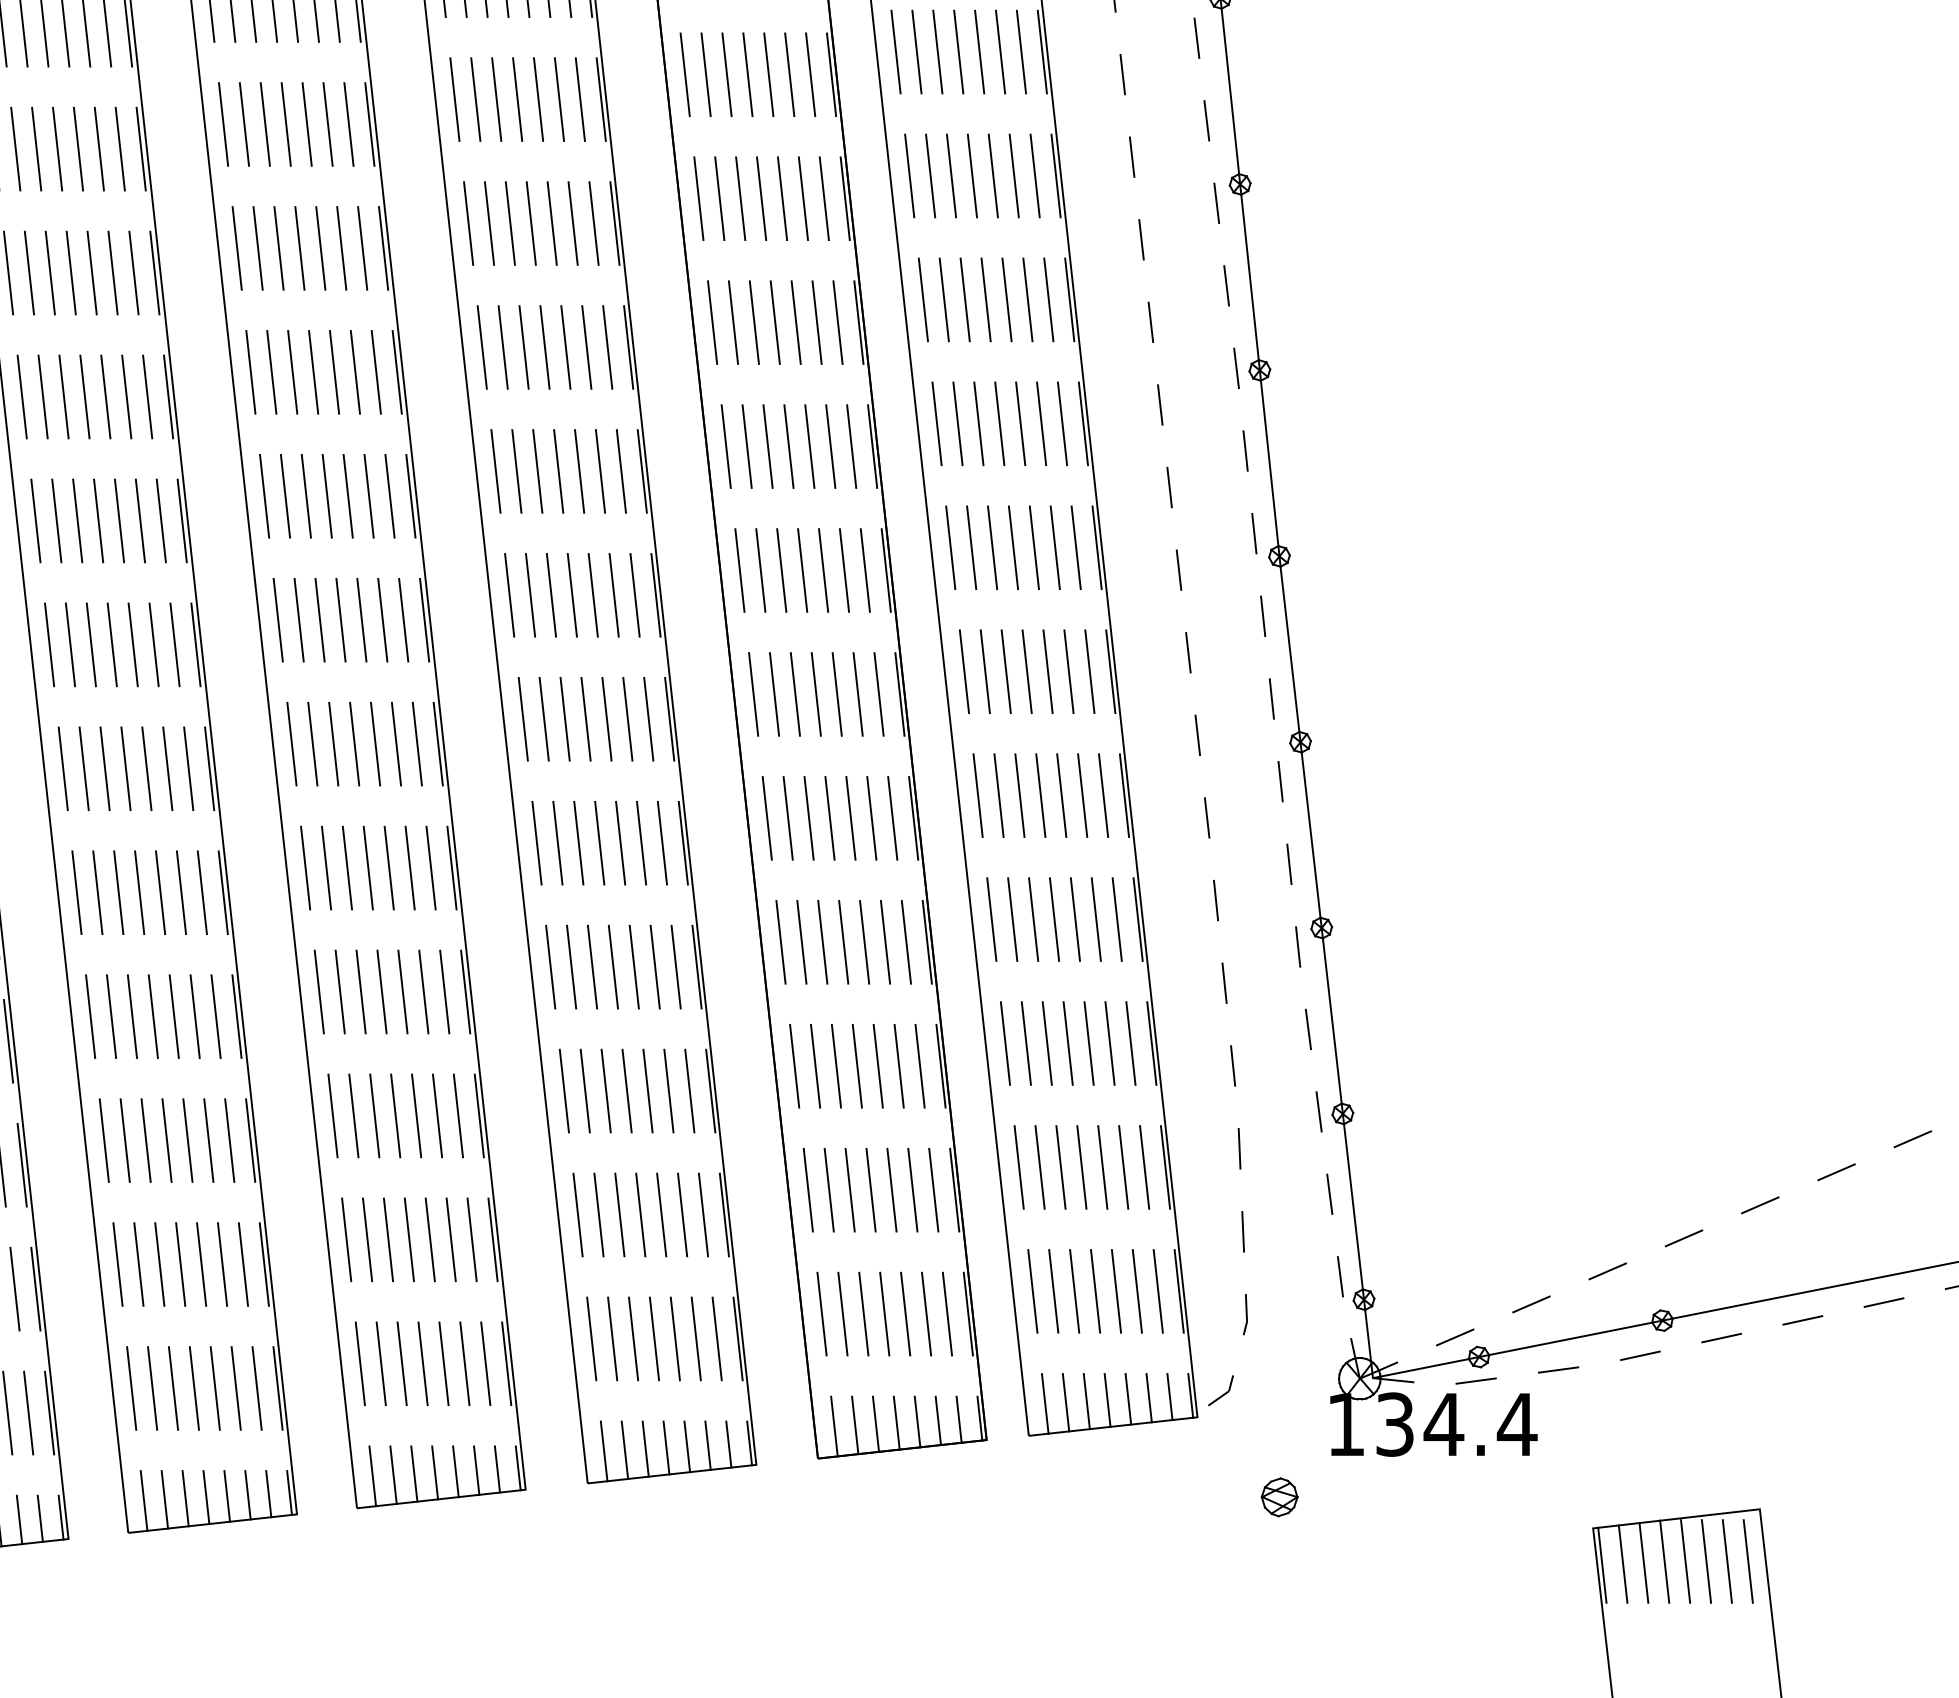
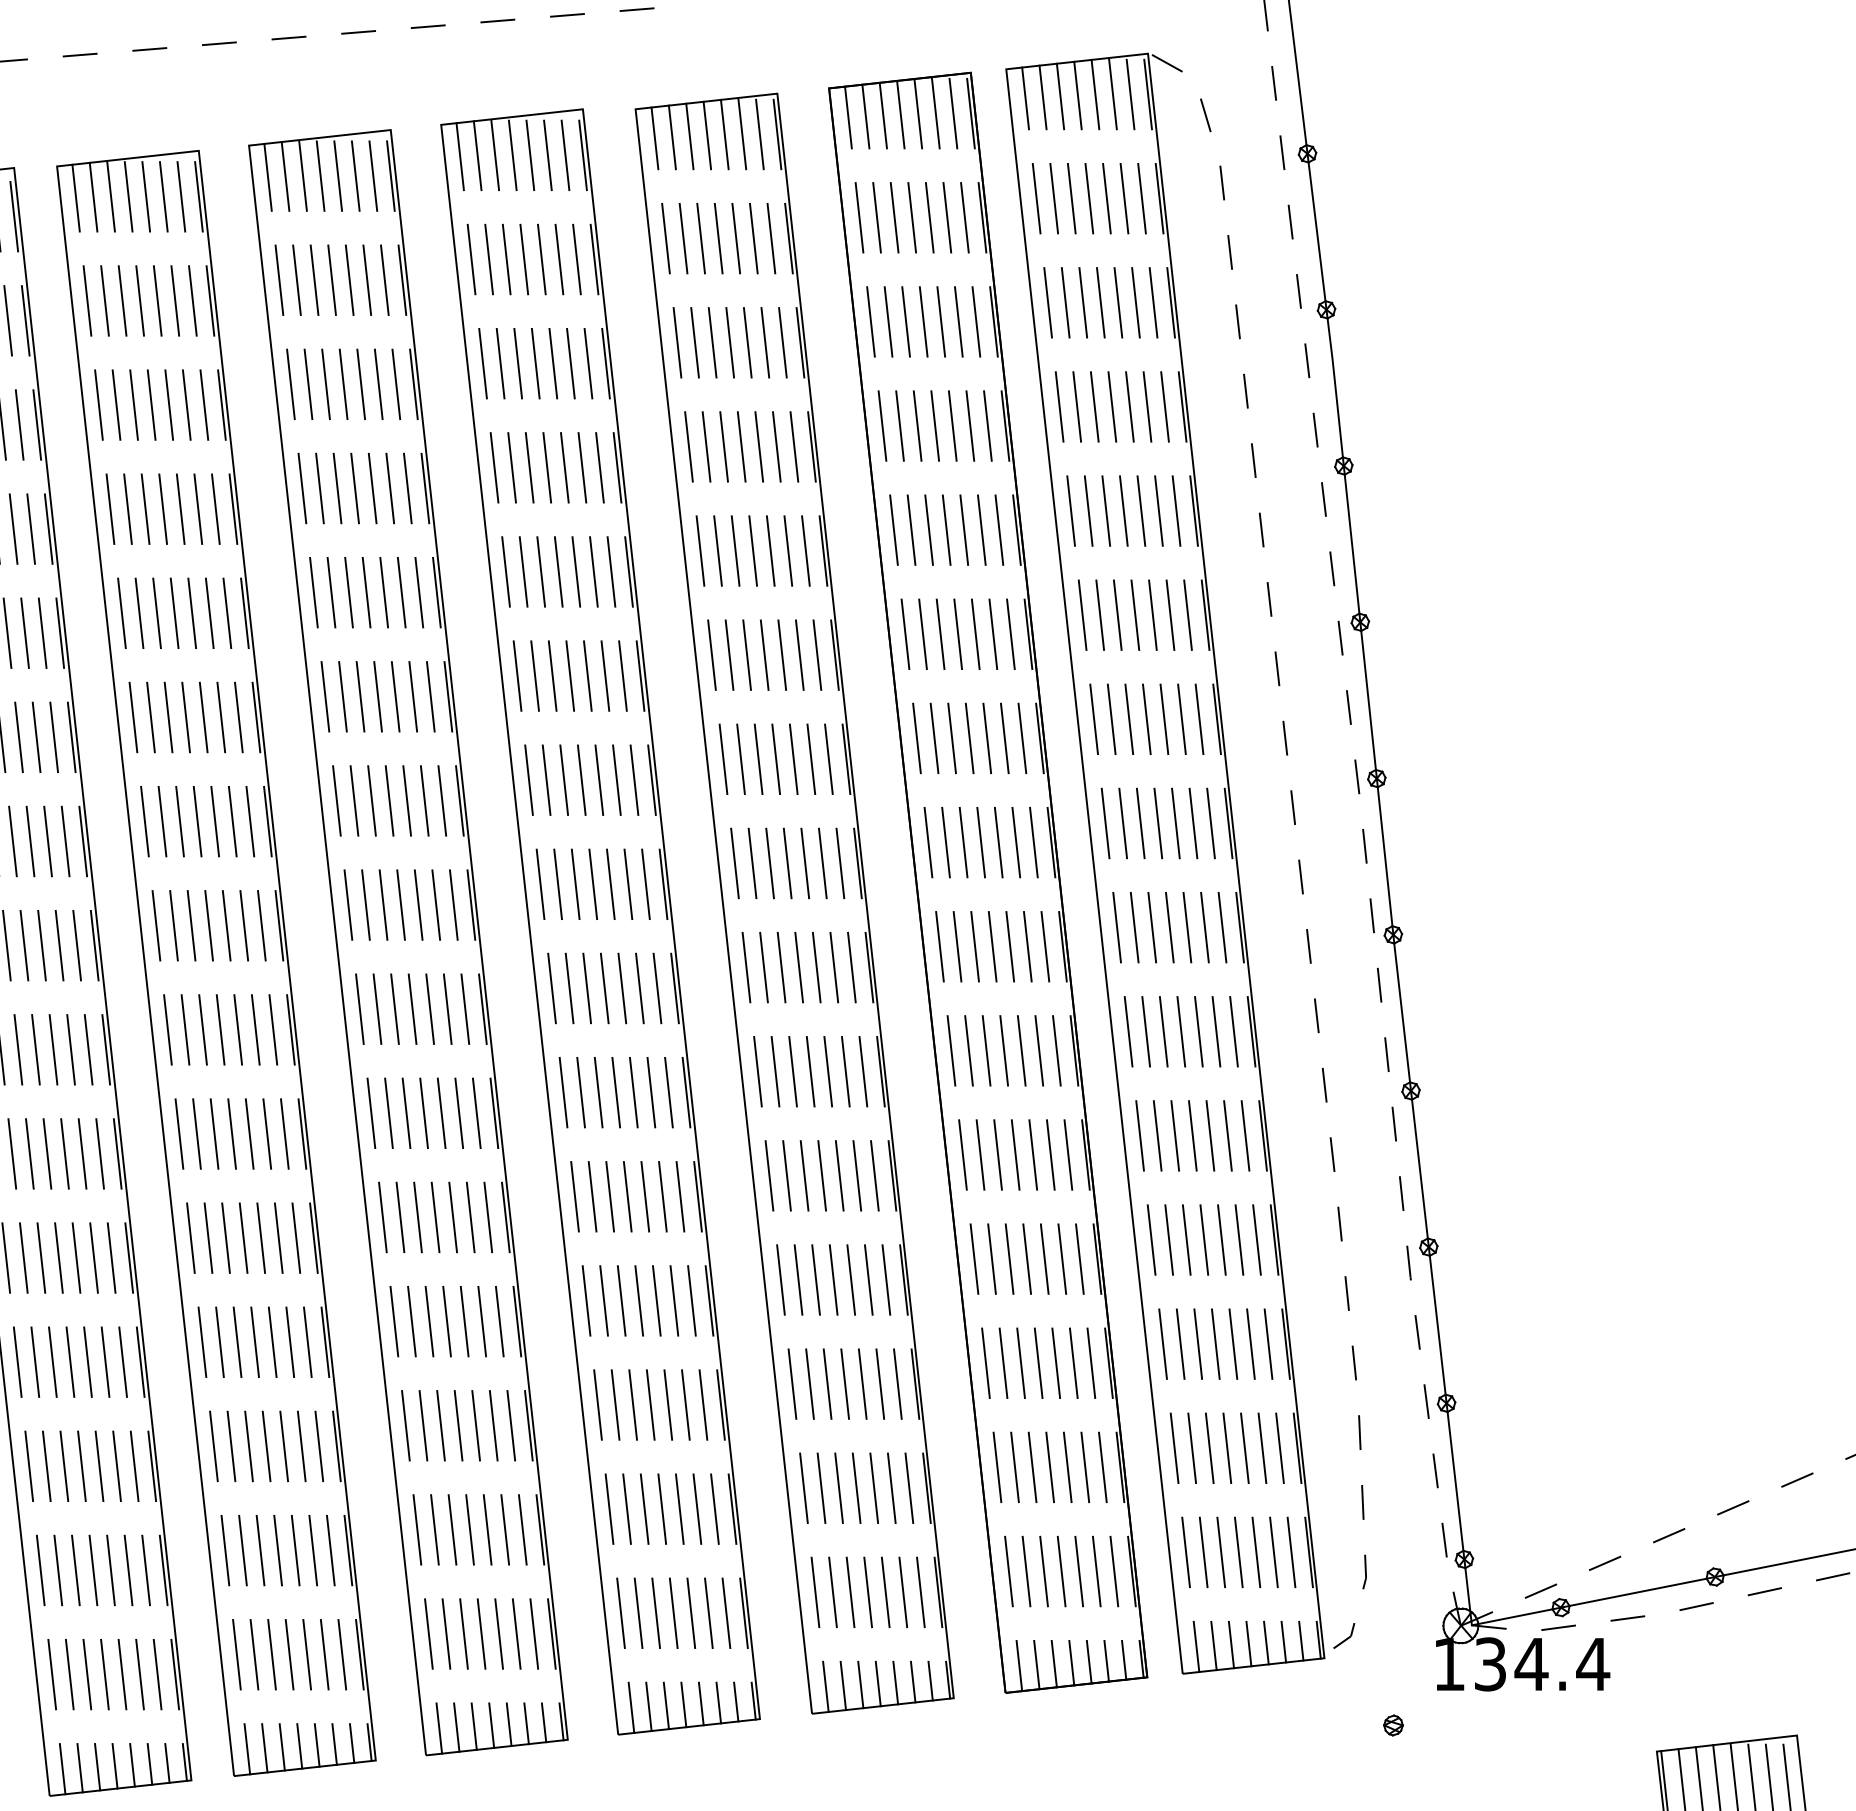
part: (1279, 1497) -> (1393, 1725), size x0.62

